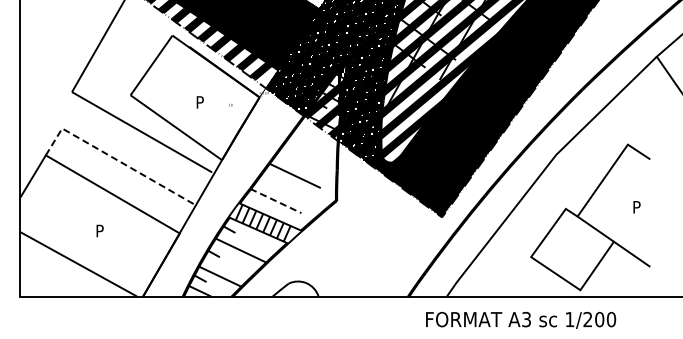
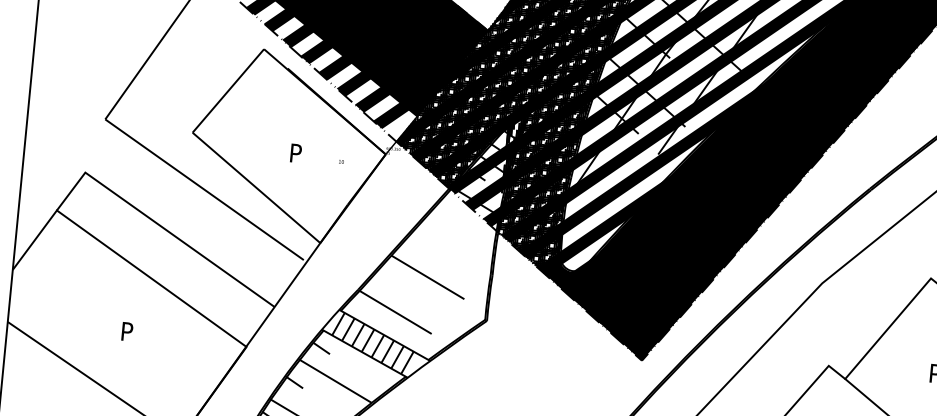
line: (114, 158) -> (159, 225), dashed -> solid
line: (276, 201) -> (396, 312), dashed -> solid

